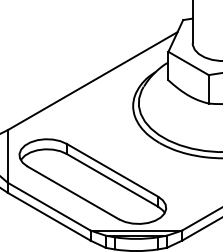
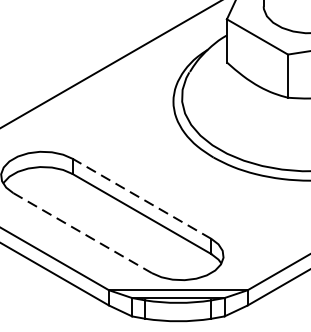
line: (112, 170) -> (142, 199), solid -> dashed
line: (73, 192) -> (83, 232), solid -> dashed

